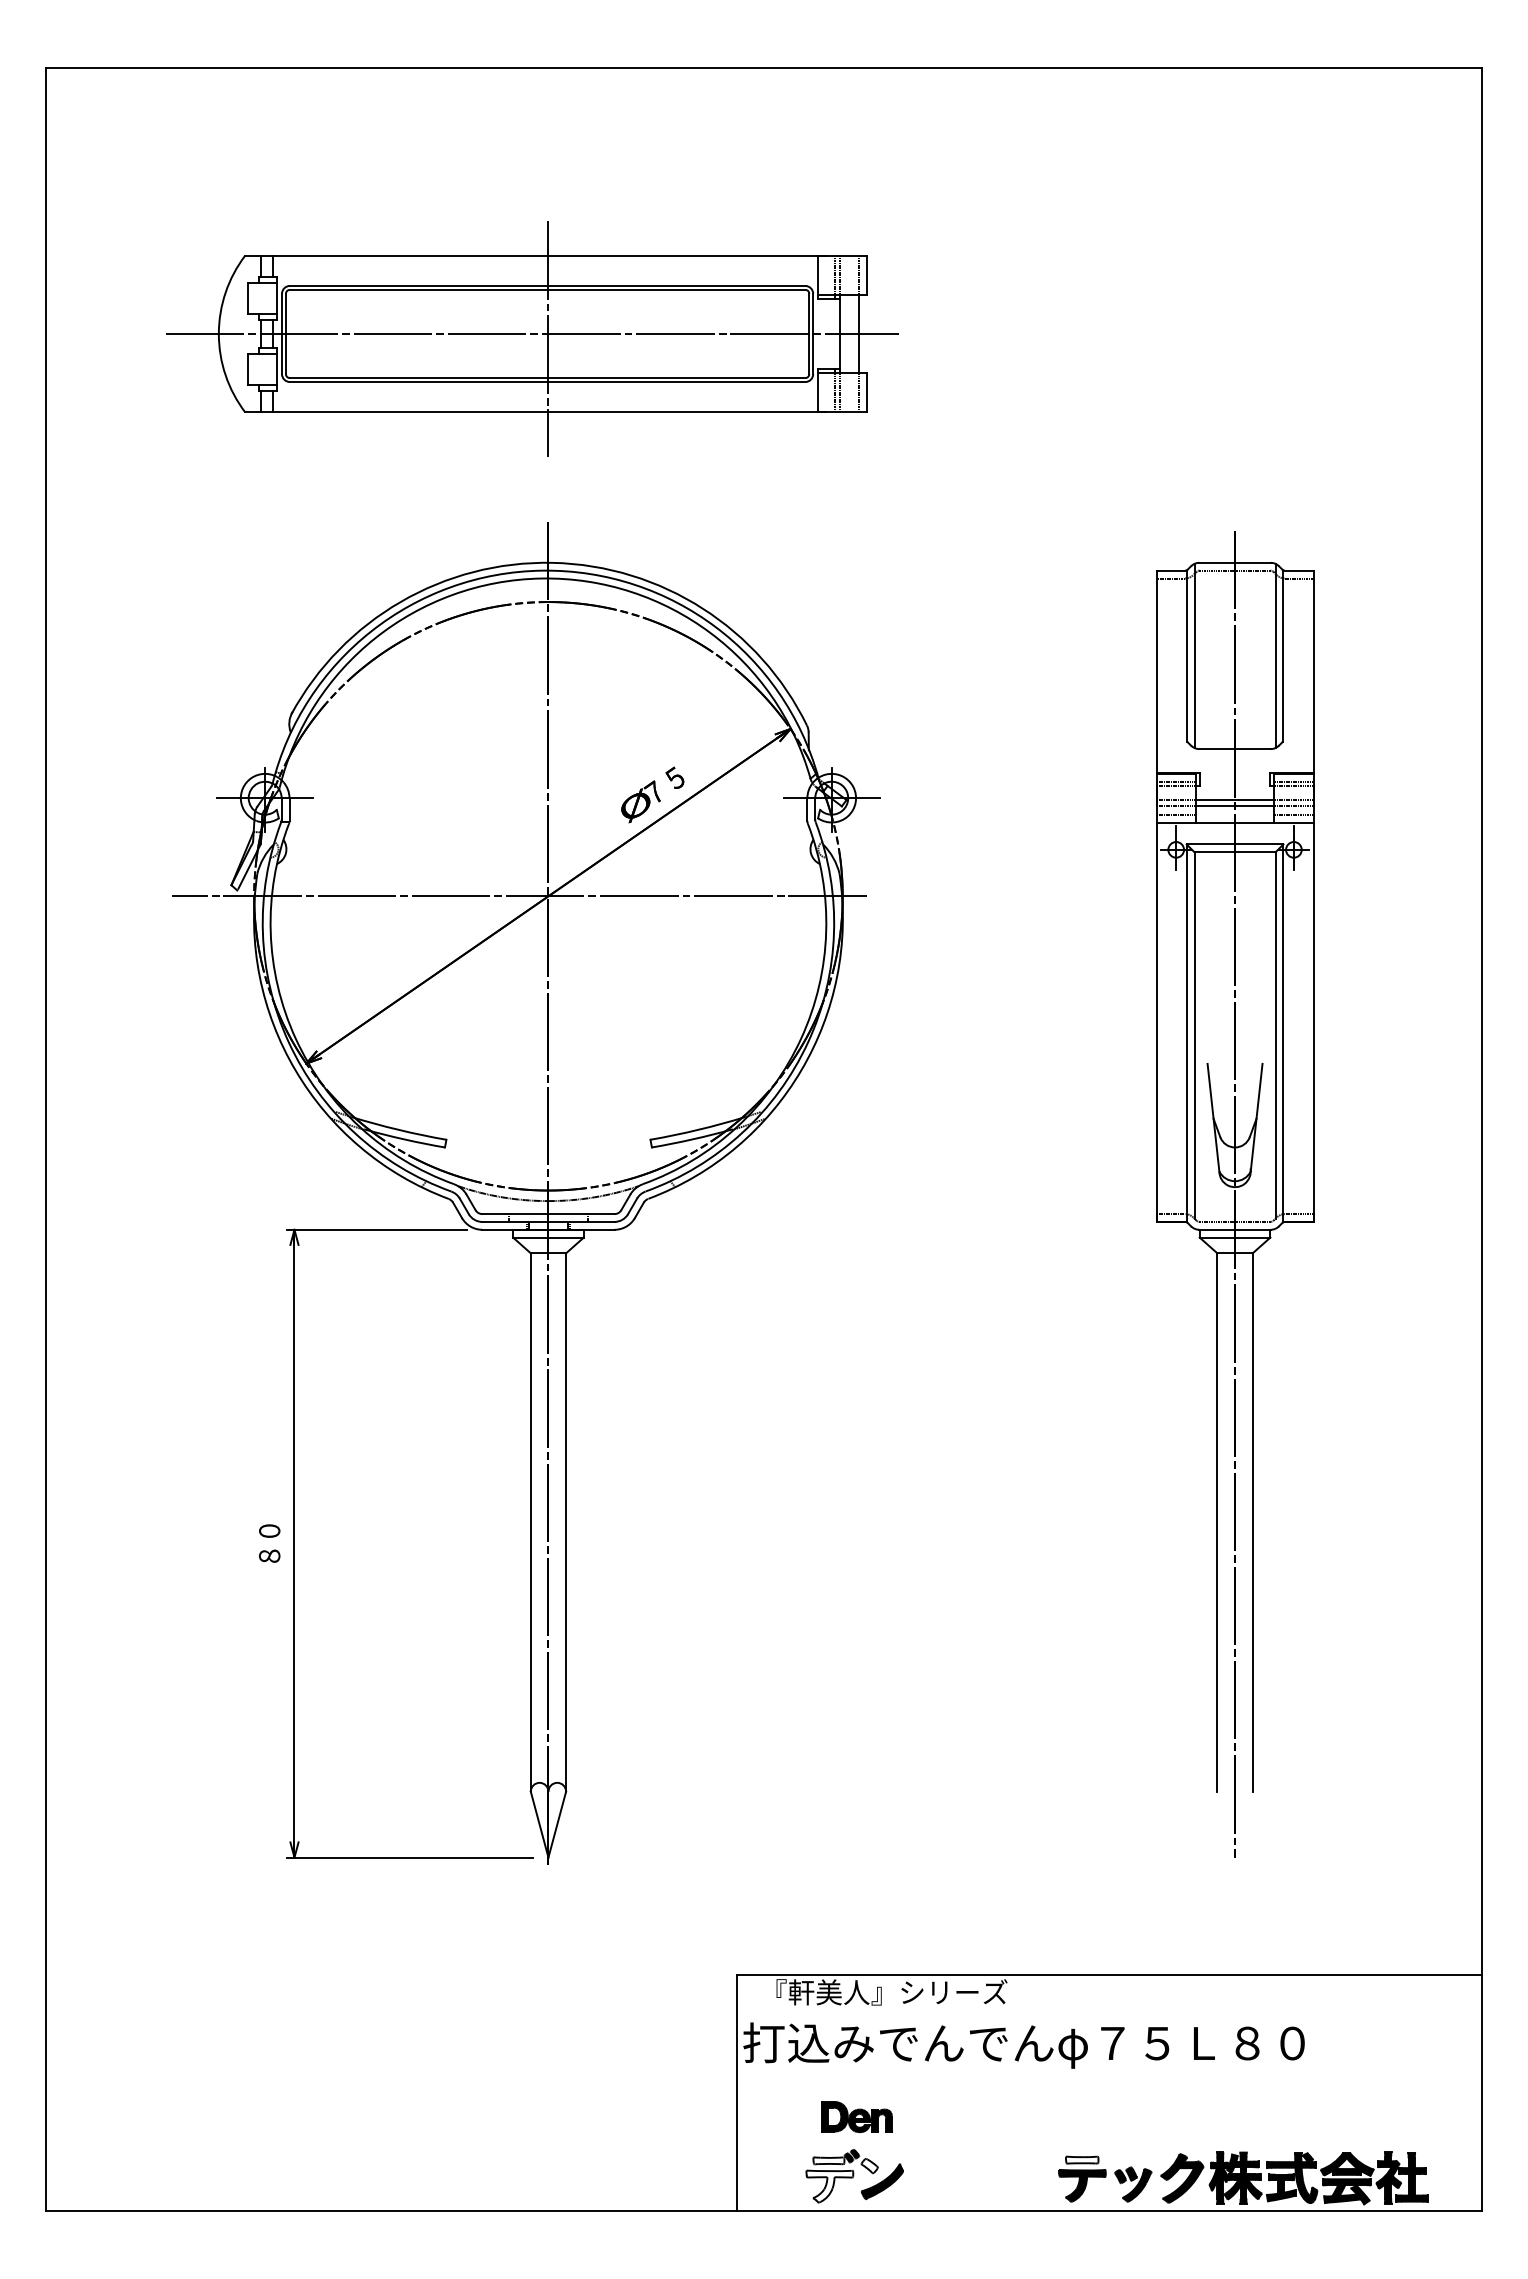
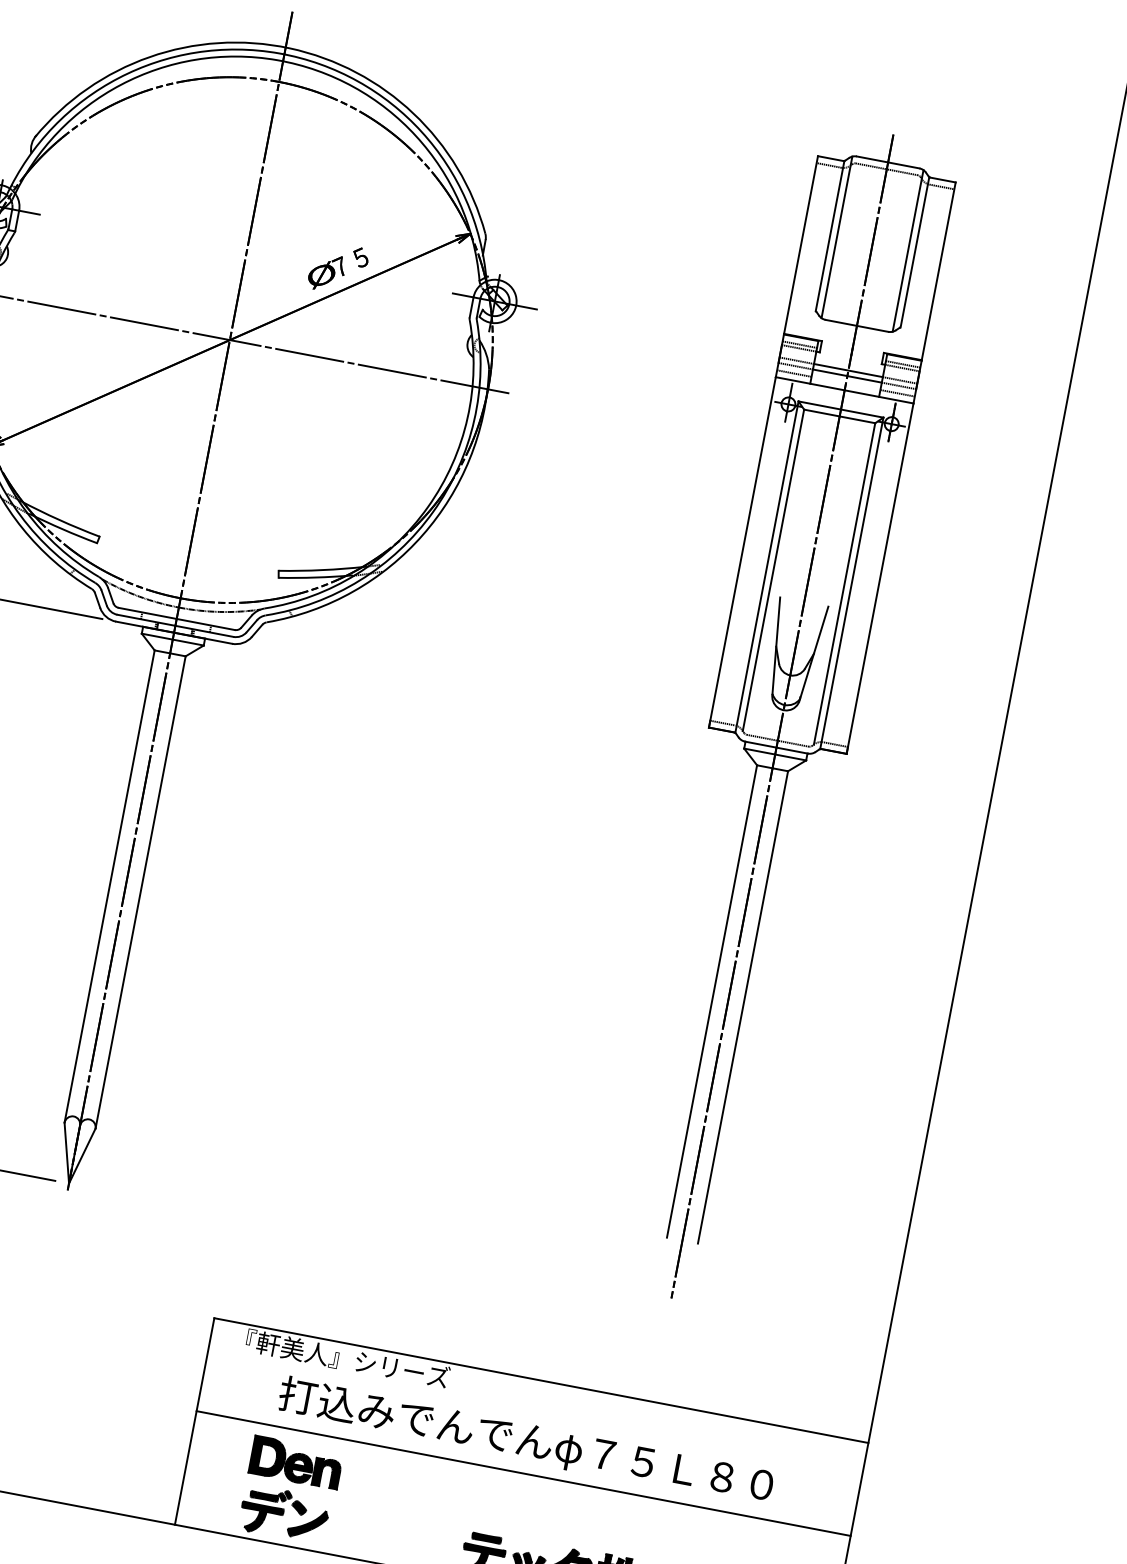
text: (1023, 2045) -> (525, 1441), moved
line: (1109, 2081) -> (523, 1473), added
part: (856, 2116) -> (295, 1462), size x1.43
fill: (1081, 2159) -> (486, 1537), added
fill: (828, 2160) -> (264, 1496), added
fill: (869, 2165) -> (299, 1507), added
fill: (829, 2186) -> (260, 1519), added

